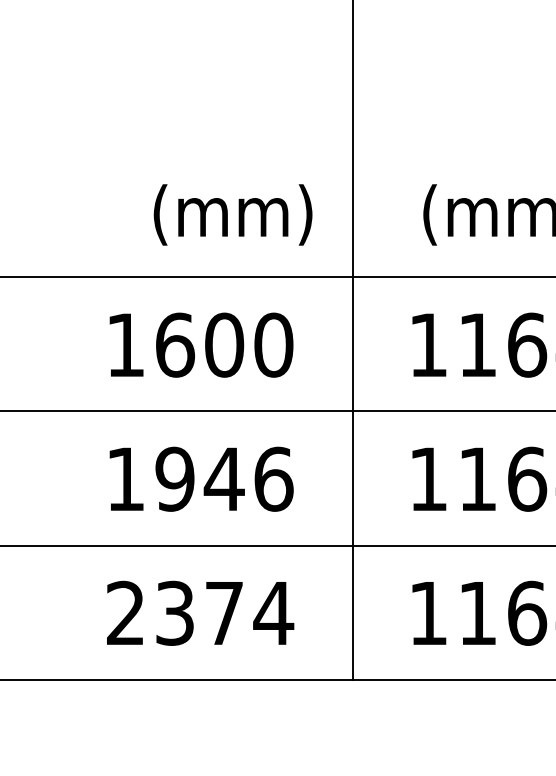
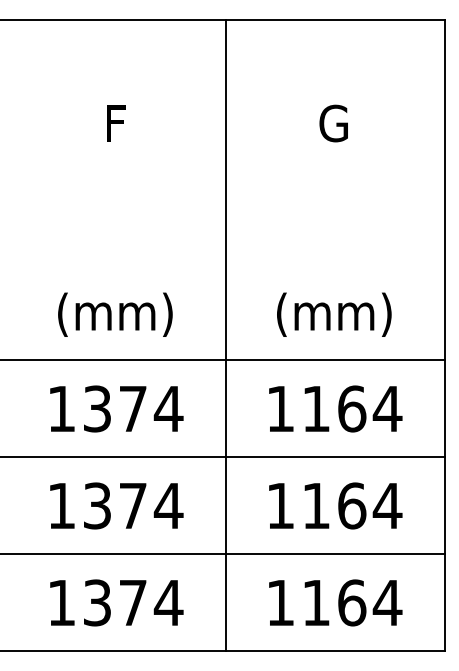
text: (233, 214) -> (115, 314), moved
text: (224, 344) -> (133, 408), 1600 -> 1374
text: (224, 478) -> (133, 505), 1946 -> 1374
text: (125, 612) -> (61, 602), 2374 -> 1374

